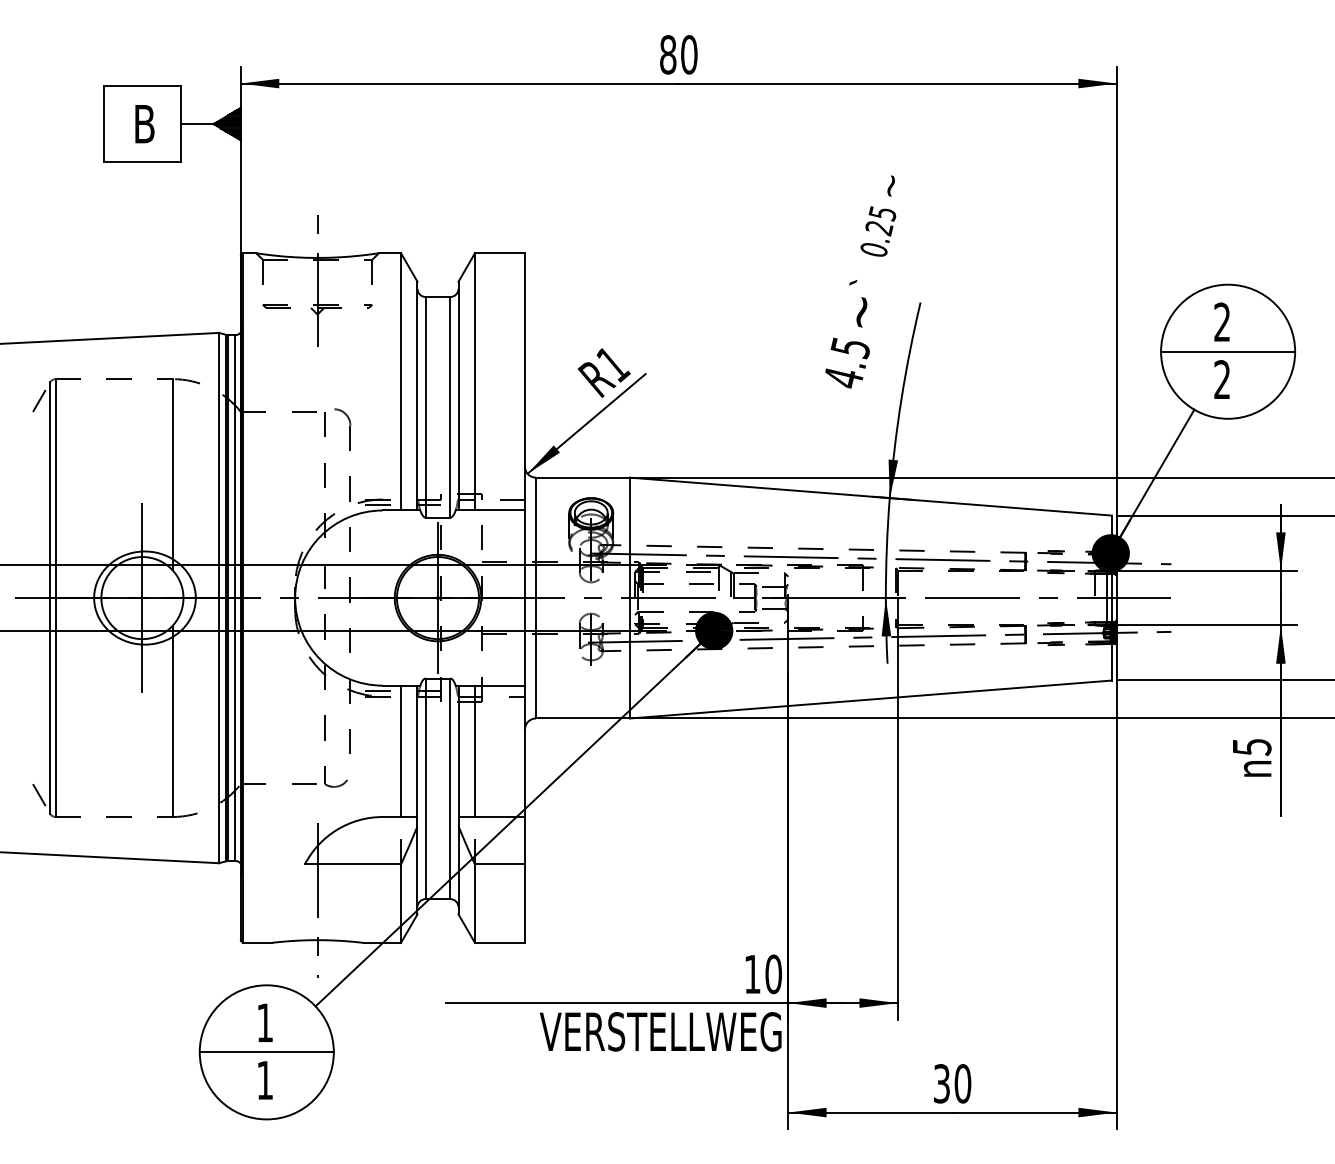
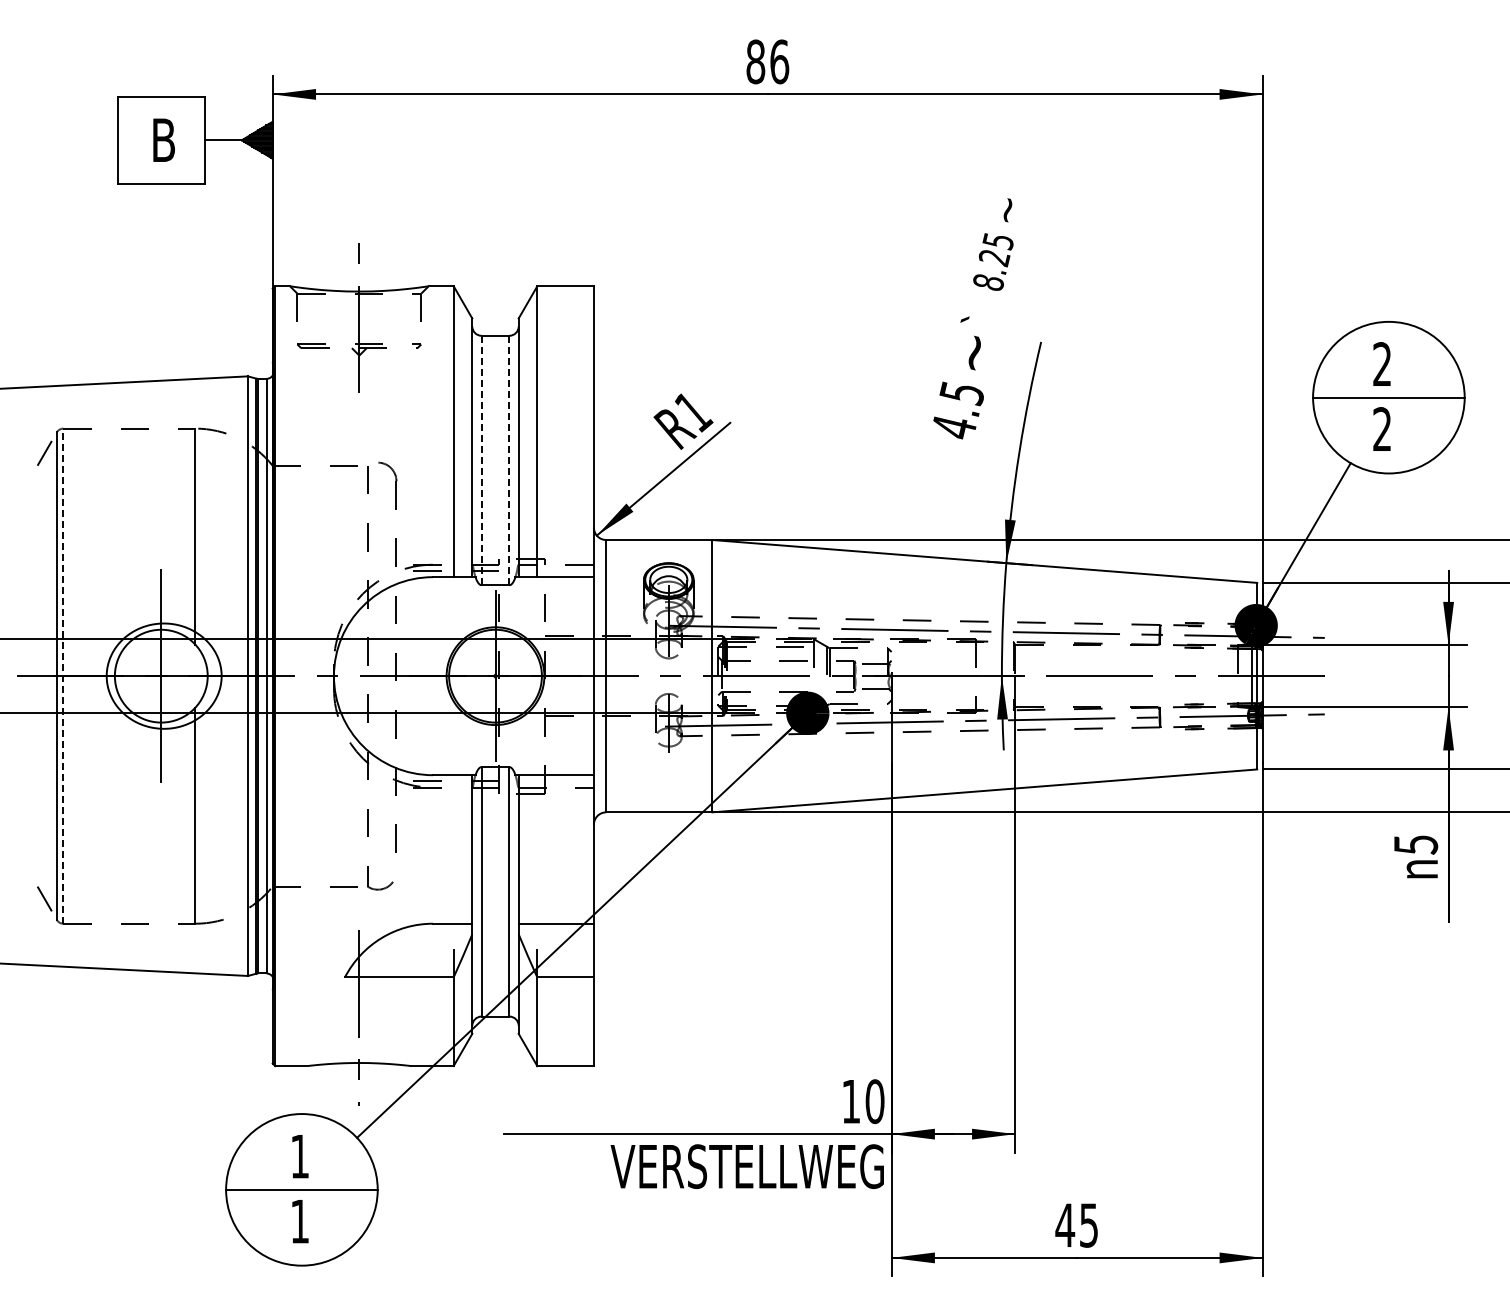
text: (689, 54) -> (779, 61), 80 -> 86
text: (874, 249) -> (988, 282), 0.25 -> 8.25
line: (425, 407) -> (481, 460), solid -> dashed
line: (450, 407) -> (509, 460), solid -> dashed
line: (55, 598) -> (63, 676), solid -> dashed
line: (400, 751) -> (453, 849), removed
line: (475, 751) -> (537, 849), removed
text: (951, 1083) -> (1076, 1225), 30 -> 45

